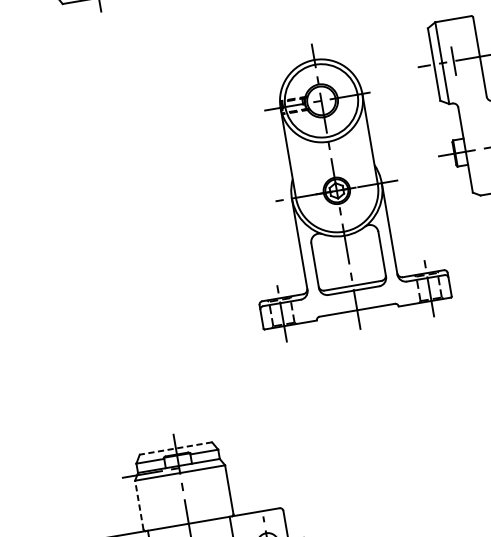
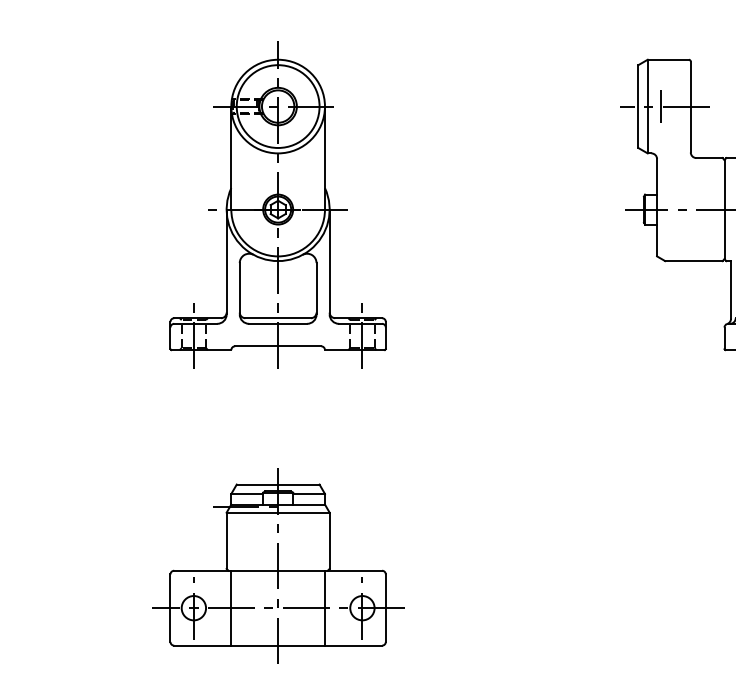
part: (335, 186) -> (277, 204), moved
line: (175, 448) -> (277, 484), dashed -> solid
line: (139, 505) -> (226, 540), dashed -> solid

